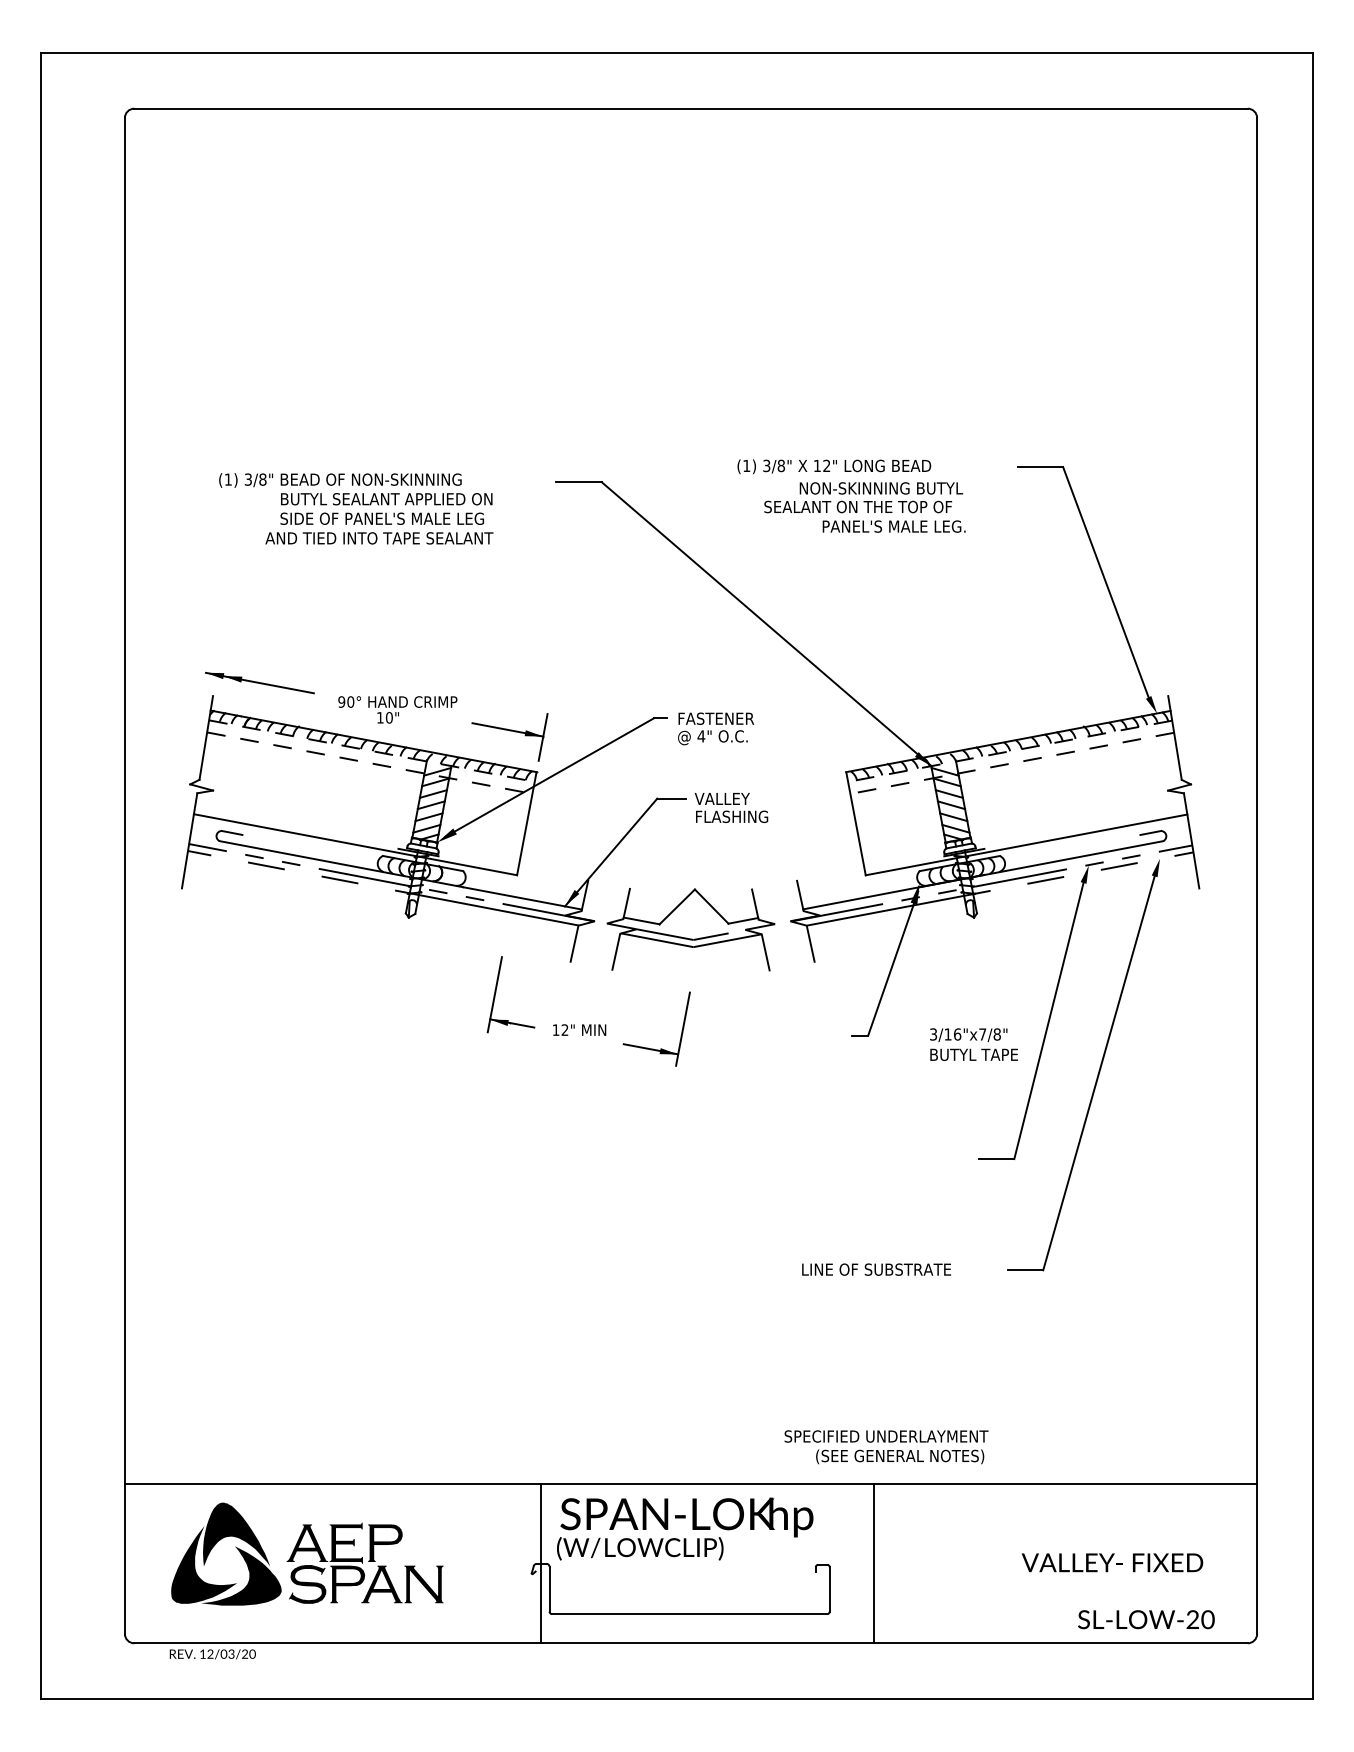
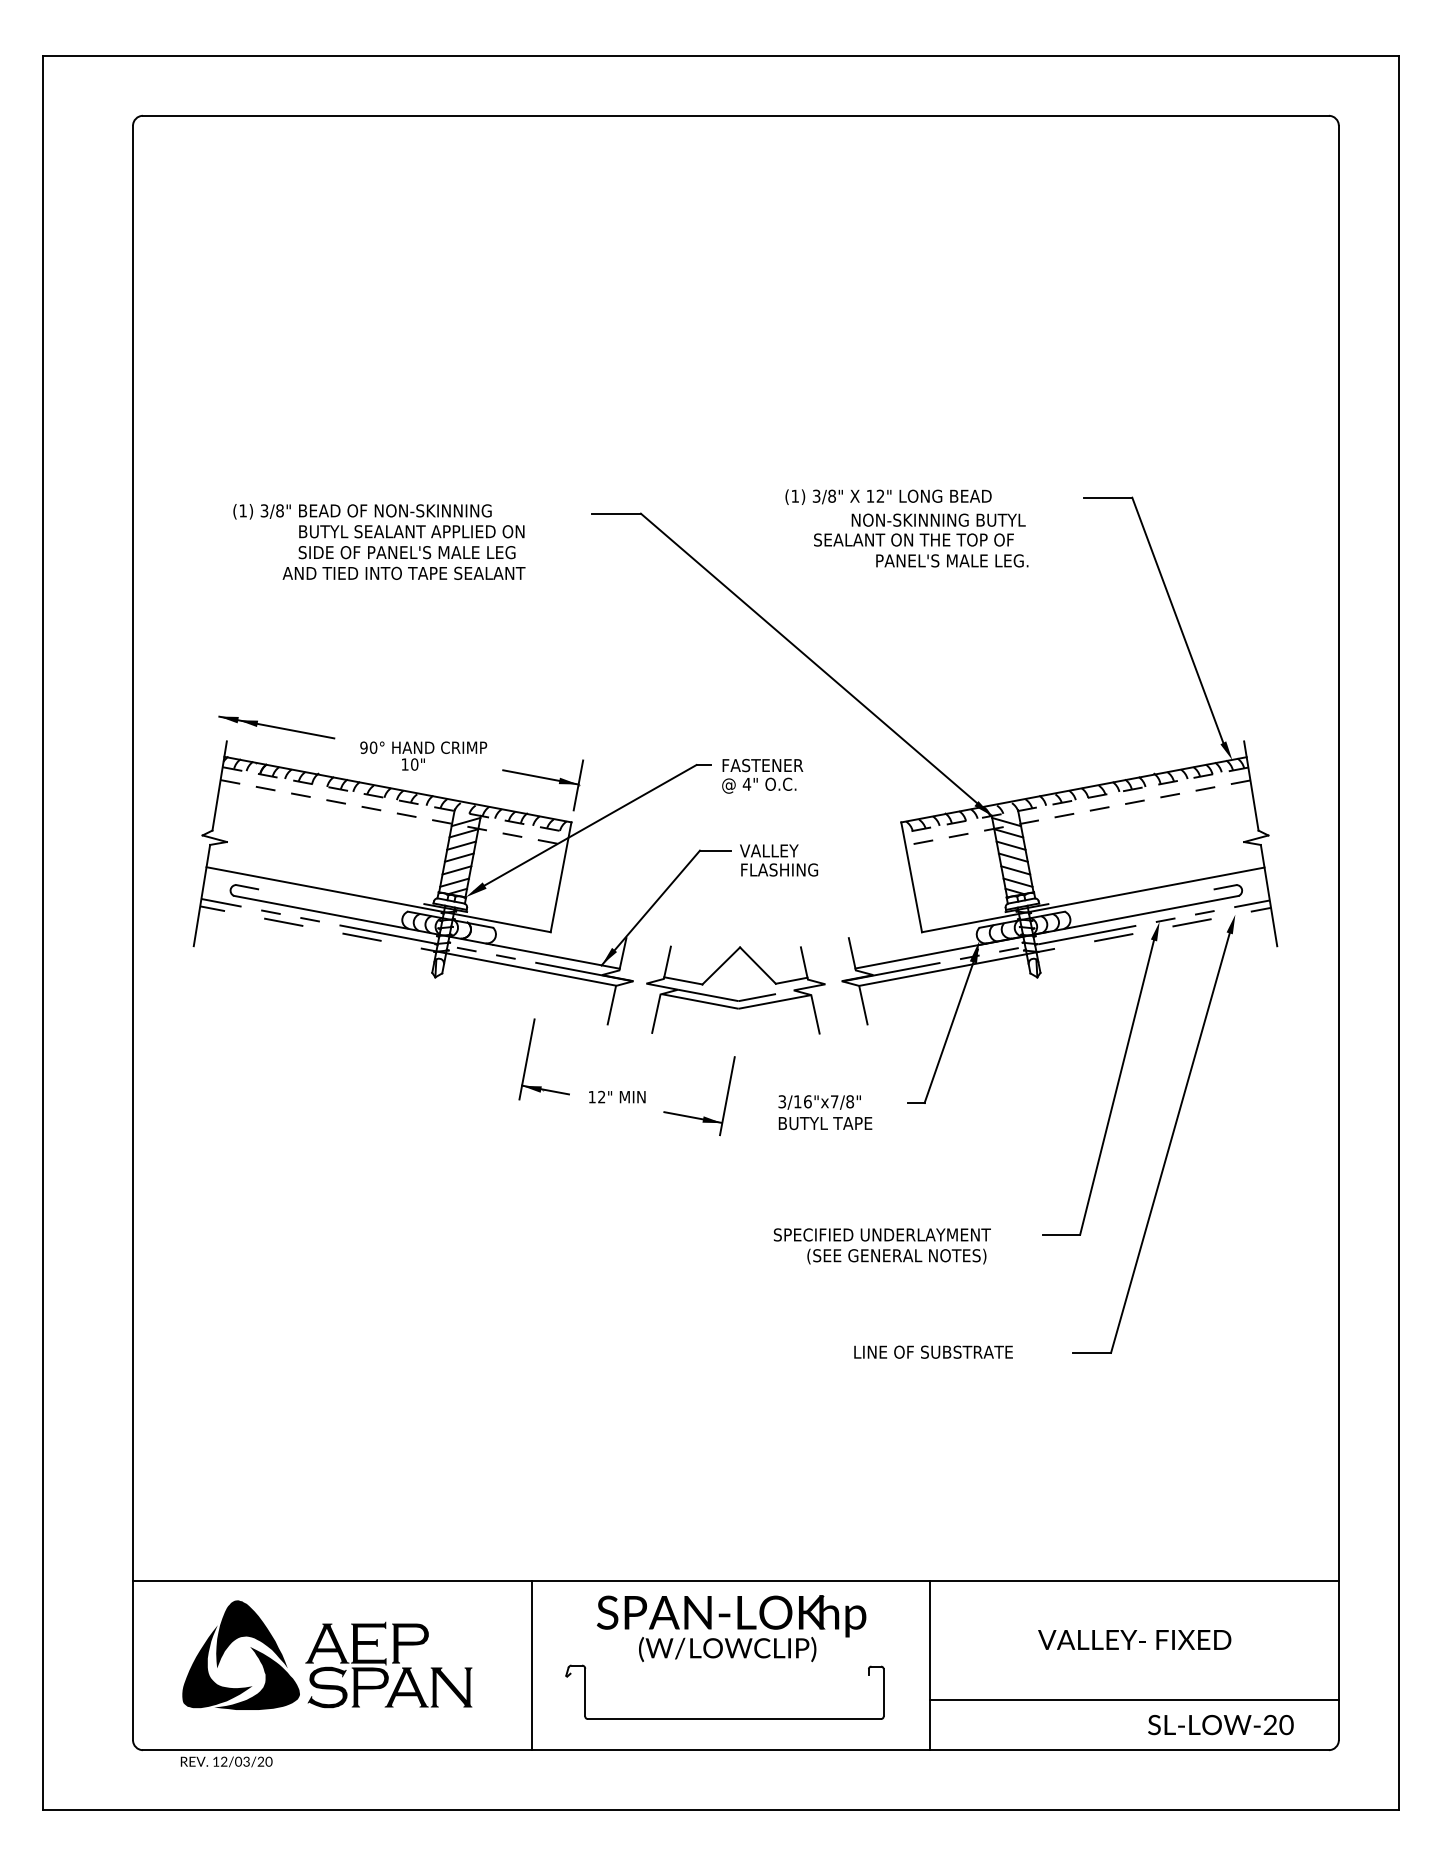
text: (973, 1044) -> (824, 1112), moved
text: (886, 1447) -> (882, 1246), moved
text: (640, 1548) -> (727, 1649), moved
text: (1112, 1562) -> (1134, 1639), moved
line: (541, 1563) -> (531, 1665), moved
line: (1065, 1596) -> (1134, 1700), added

